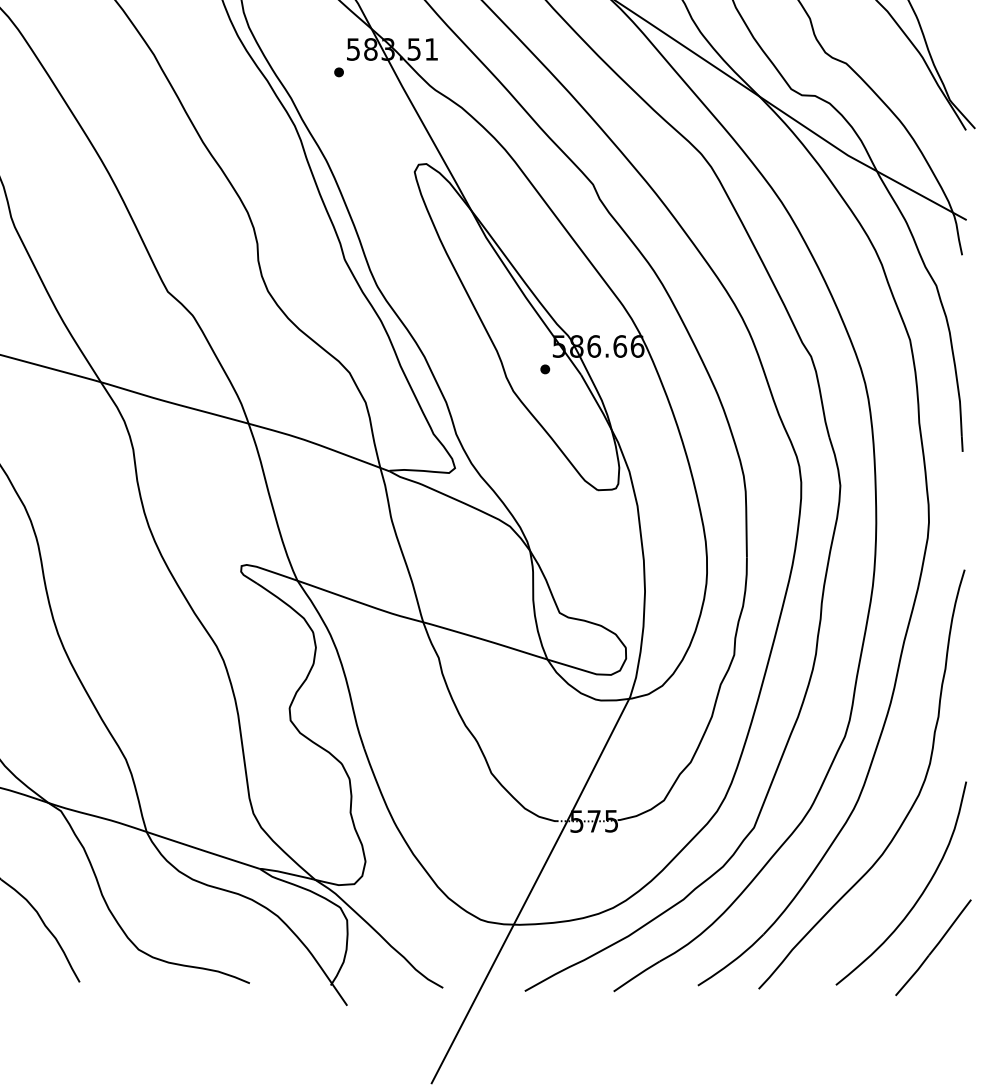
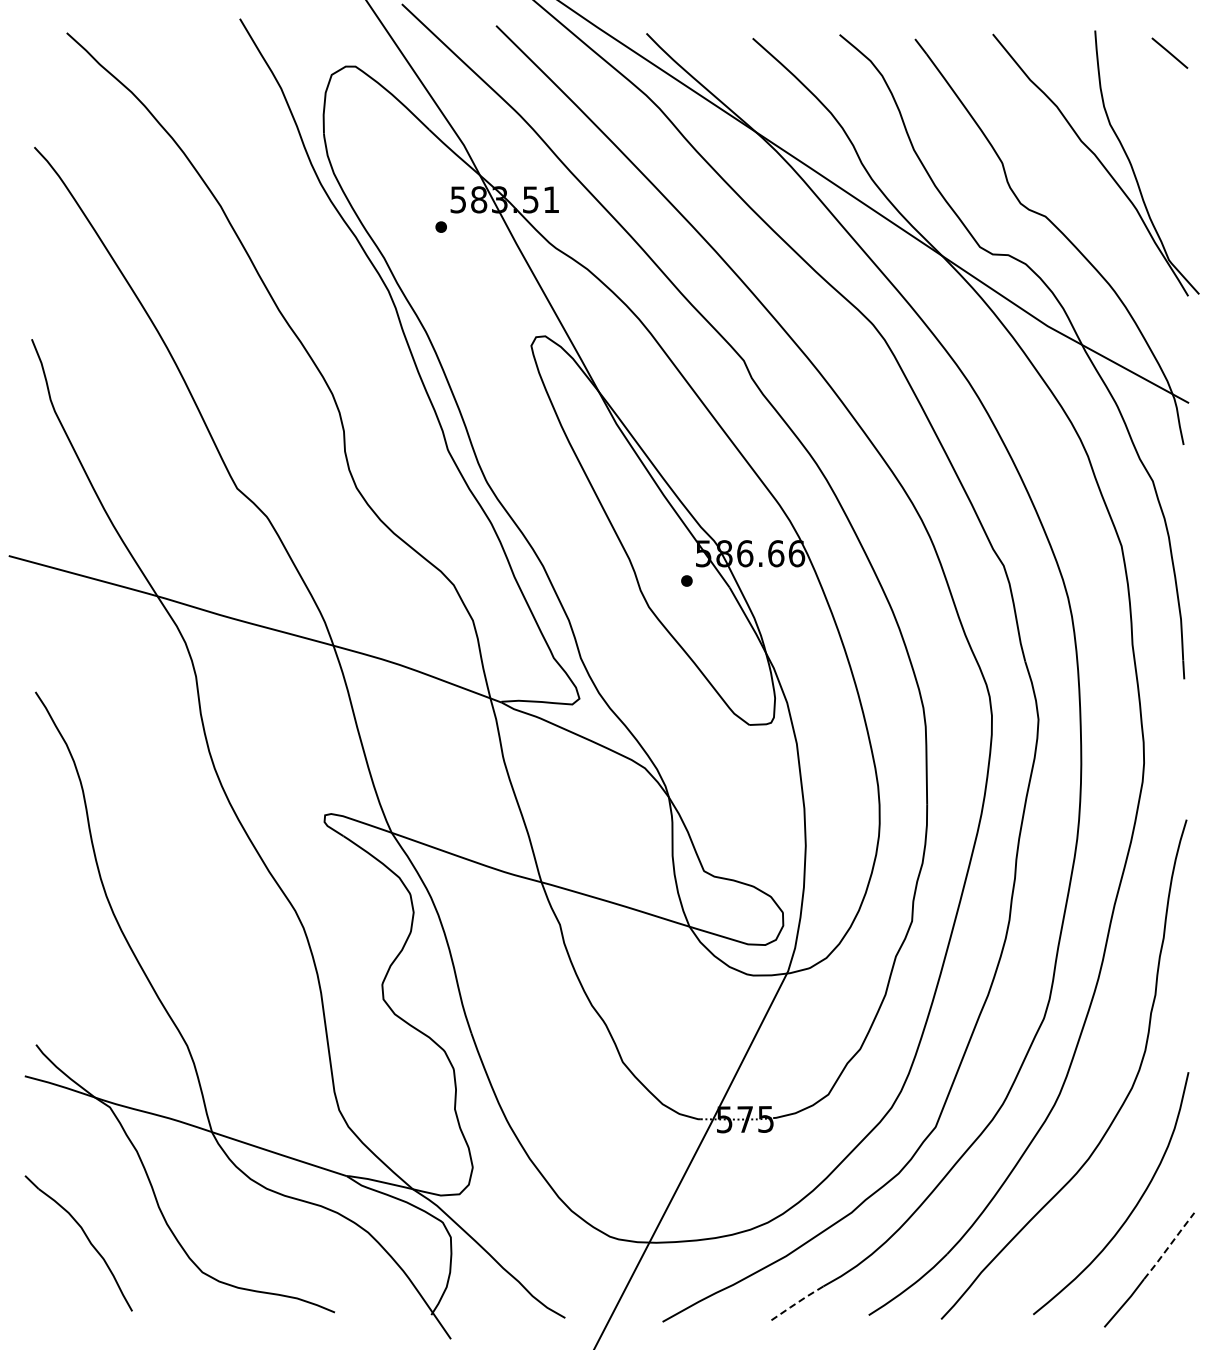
line: (950, 927) -> (1169, 1246), solid -> dashed
line: (636, 975) -> (795, 1303), solid -> dashed

